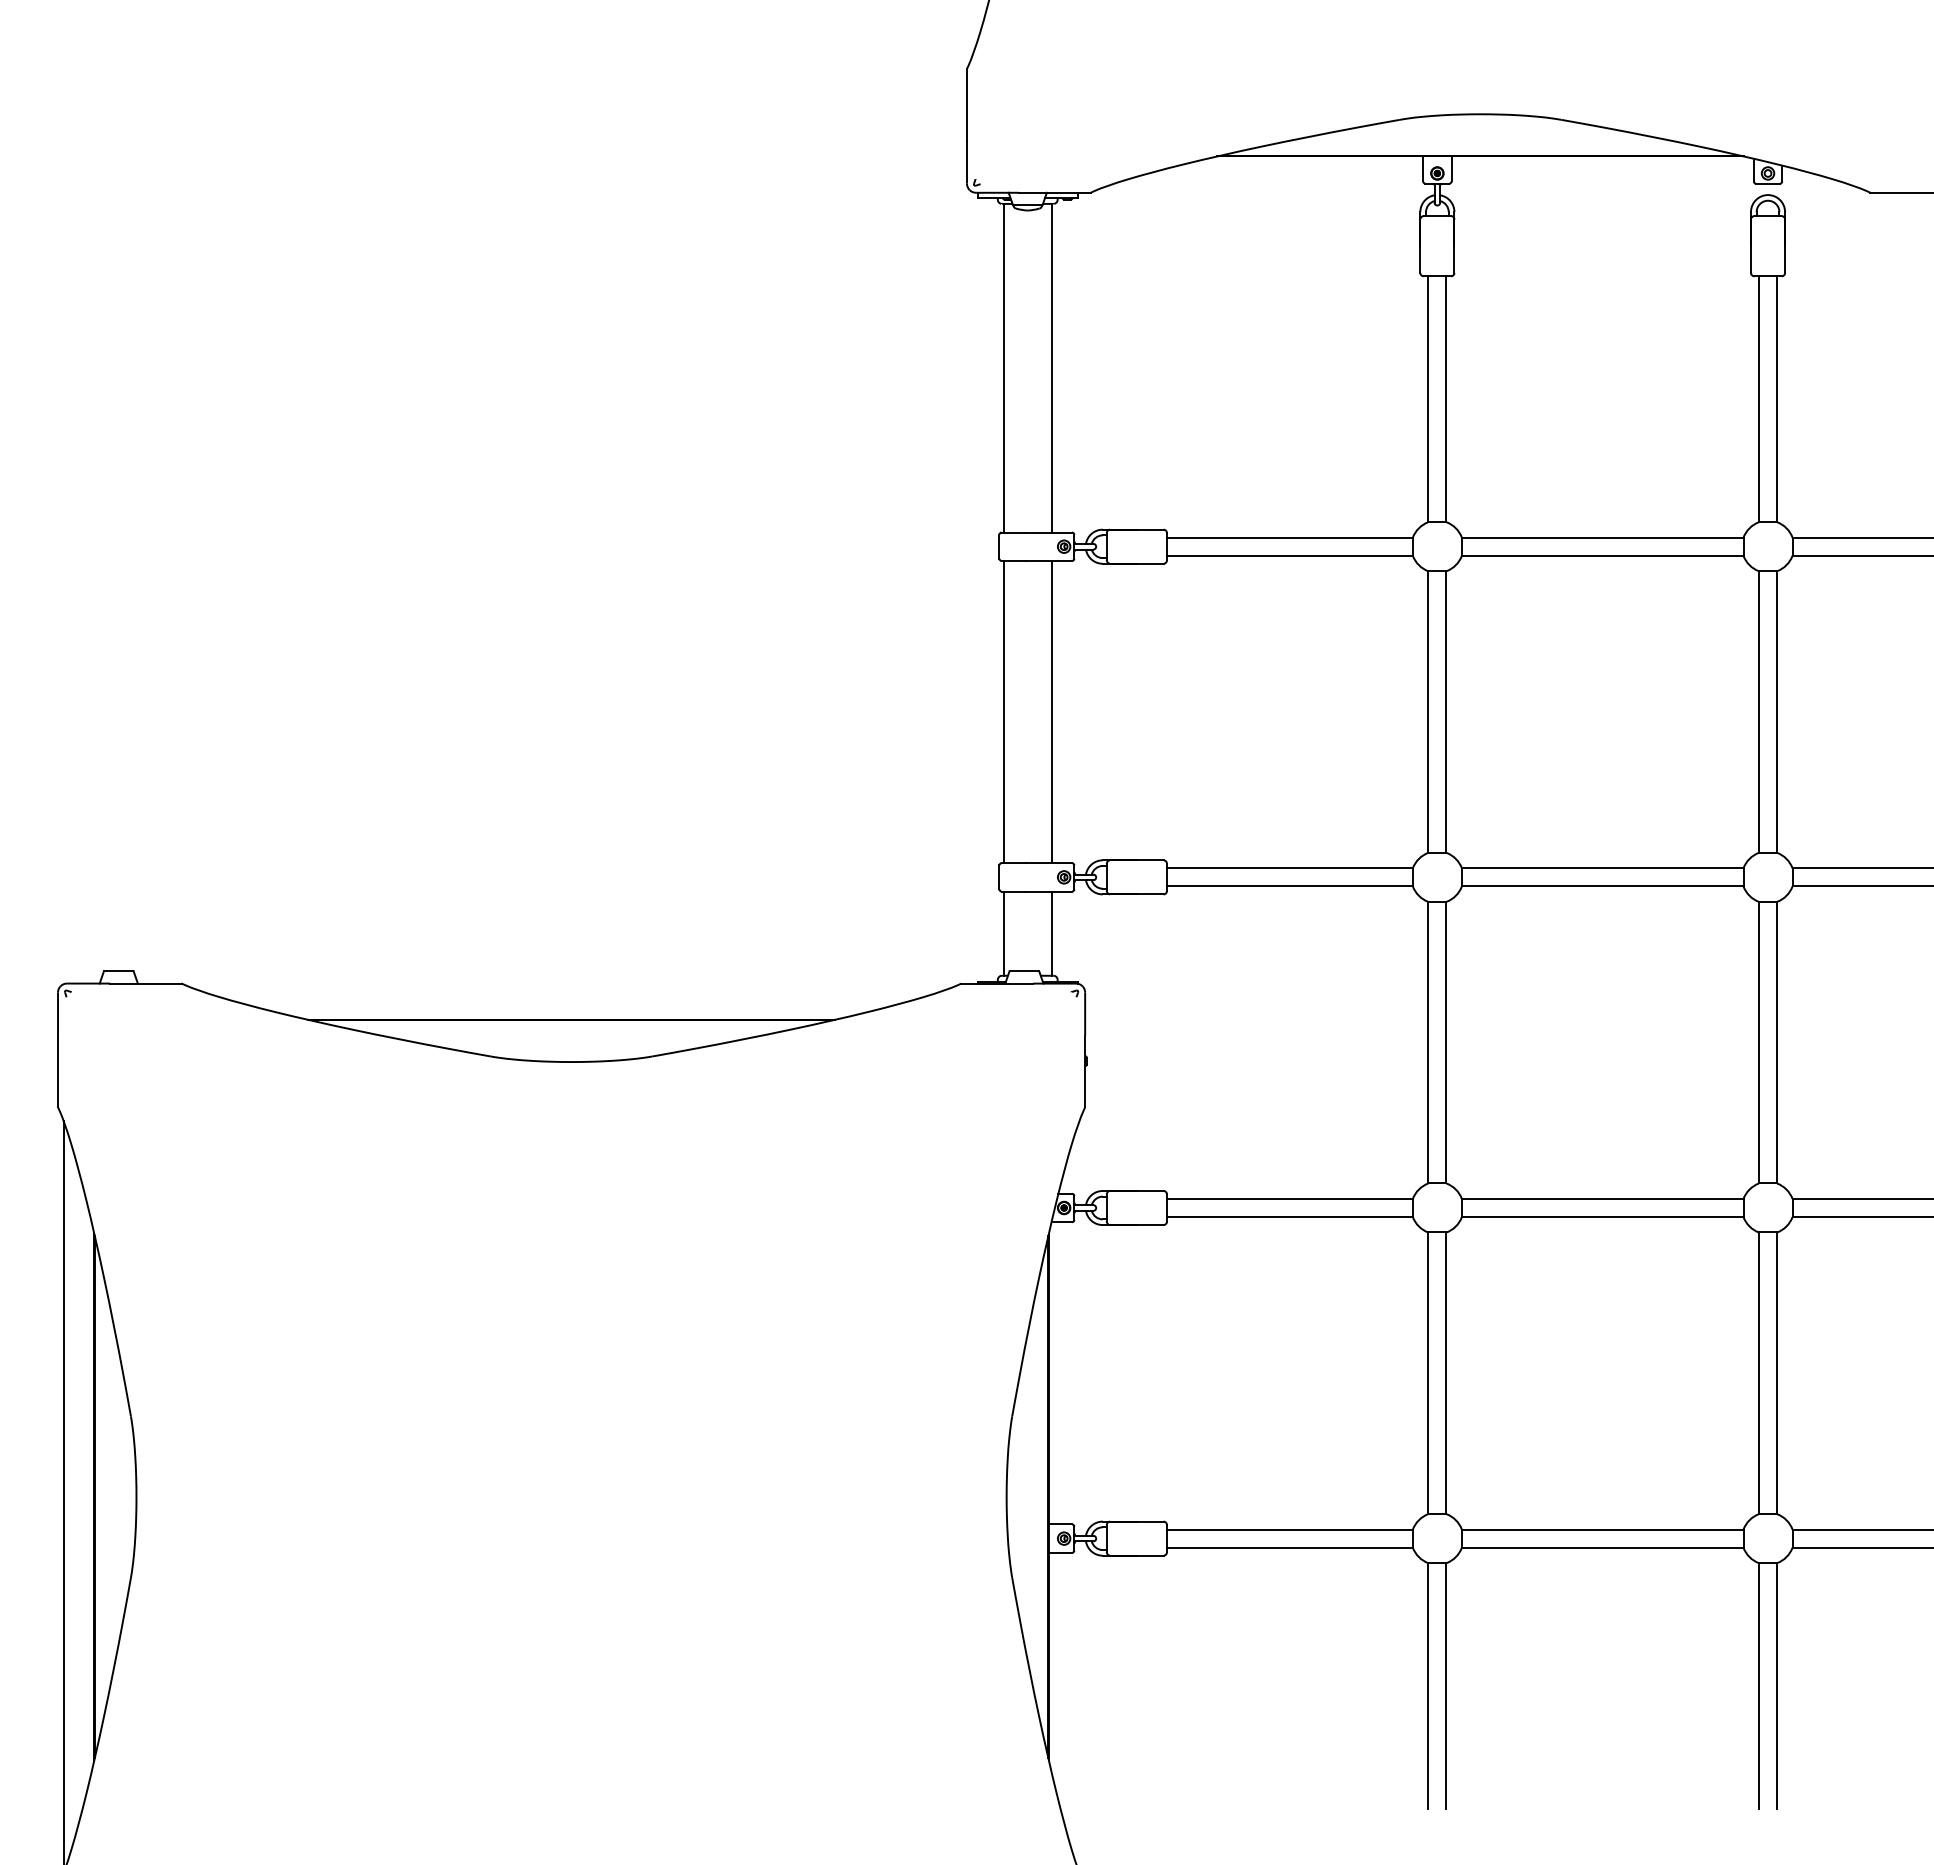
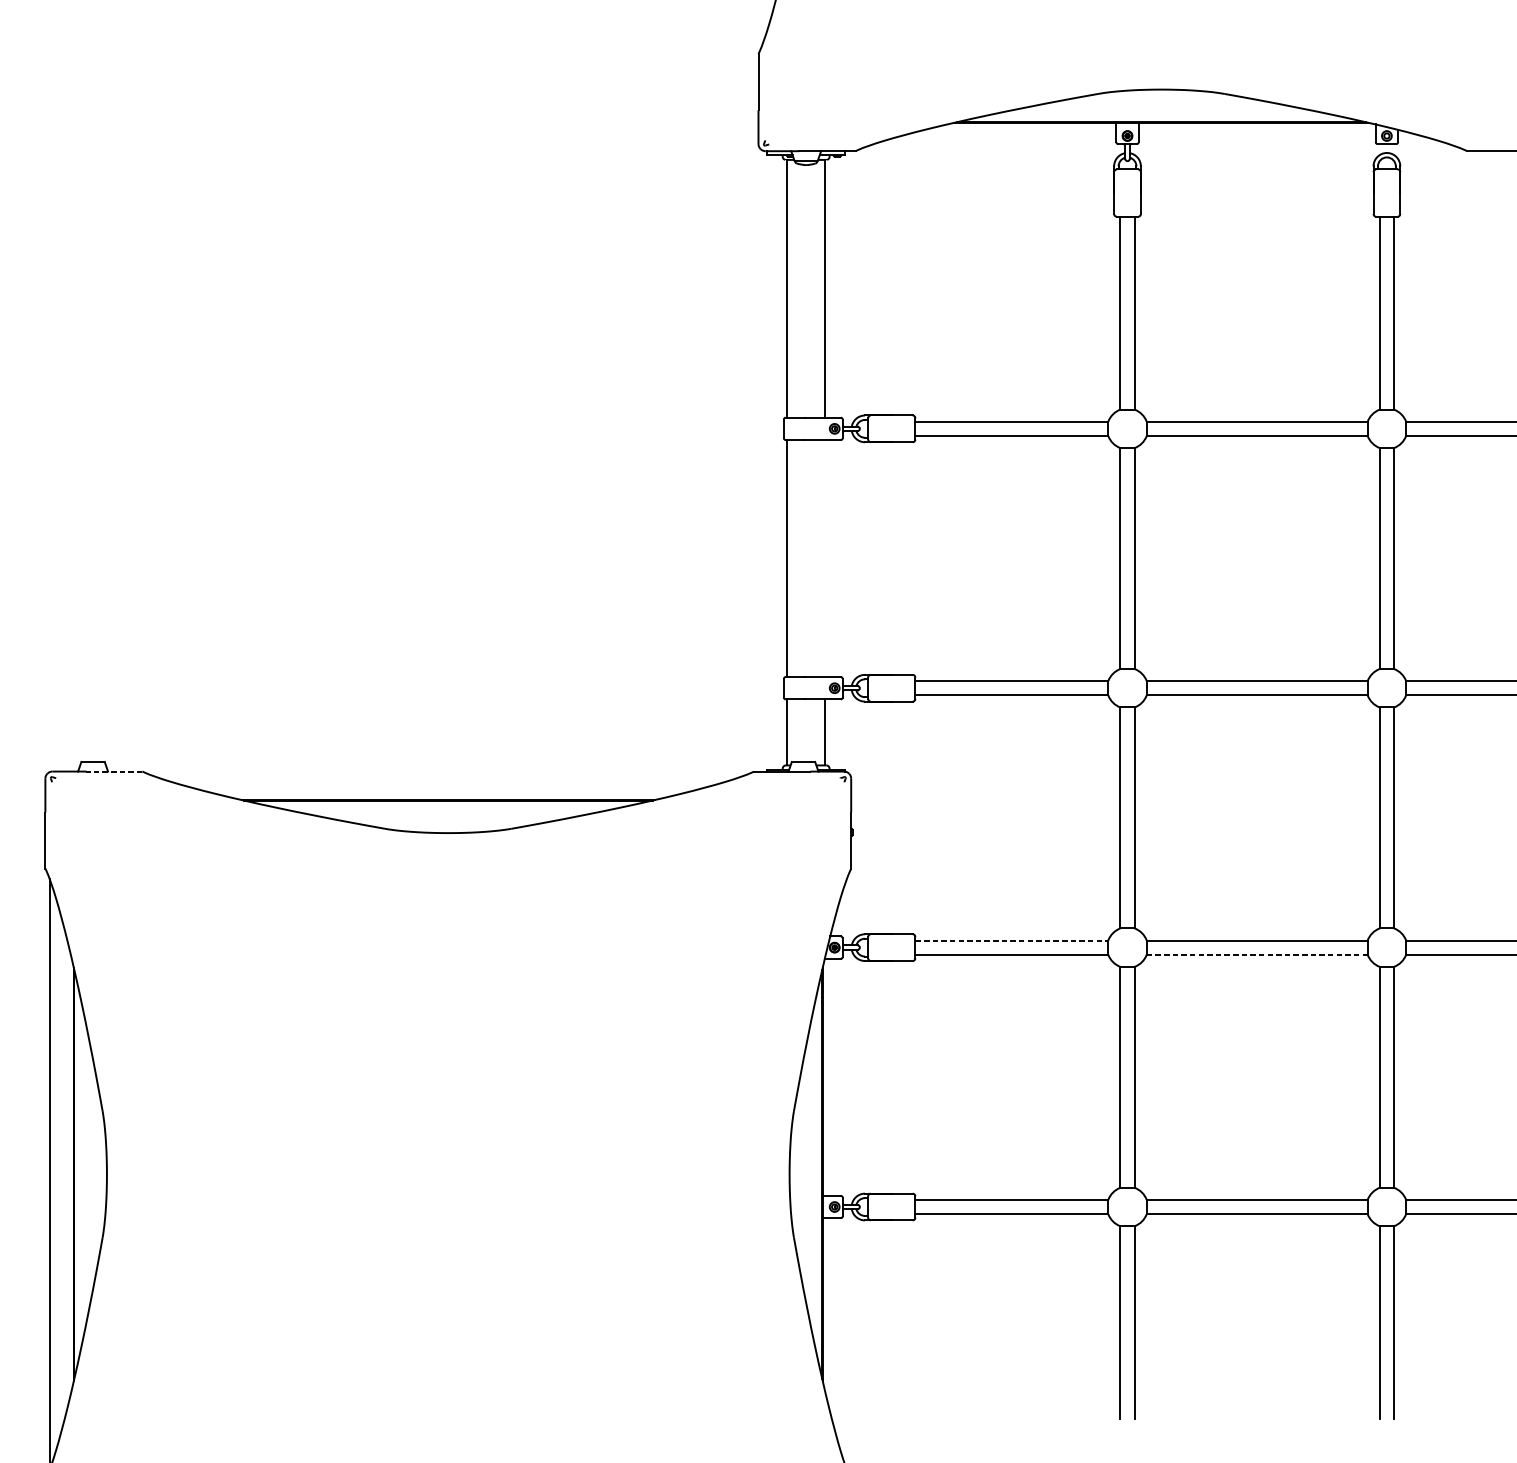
line: (1051, 711) -> (824, 558), removed
line: (145, 983) -> (114, 771), solid -> dashed
line: (1289, 1198) -> (1011, 940), solid -> dashed
line: (1602, 1217) -> (1257, 955), solid -> dashed

